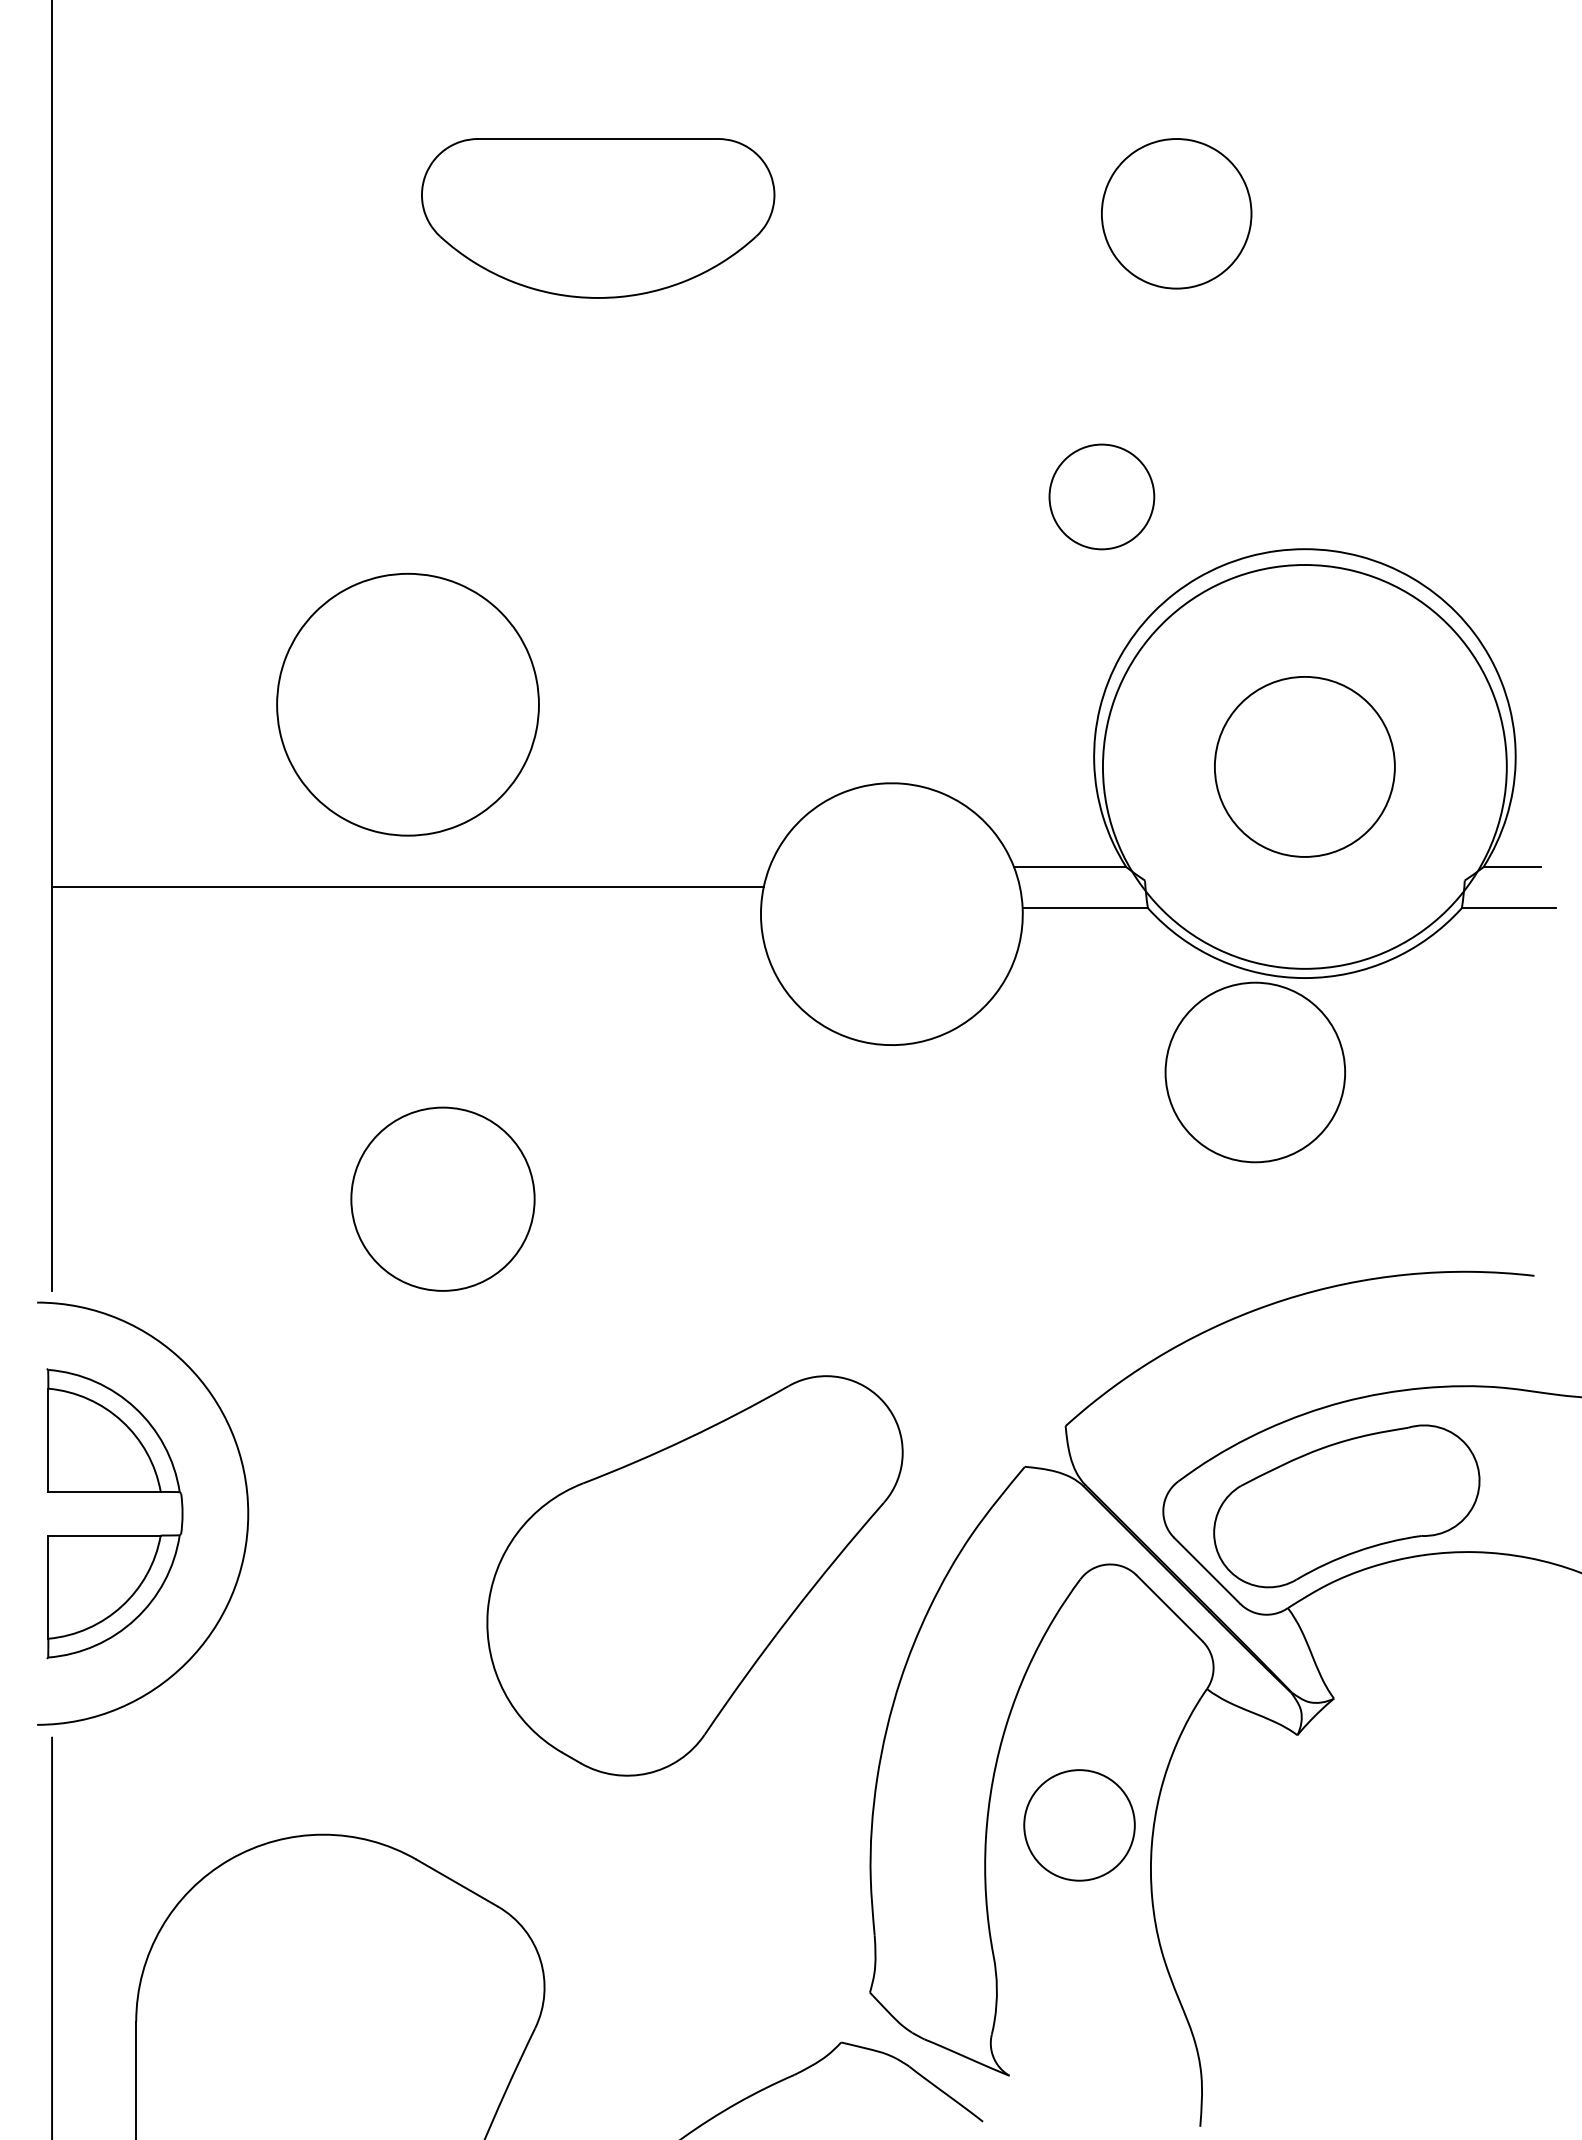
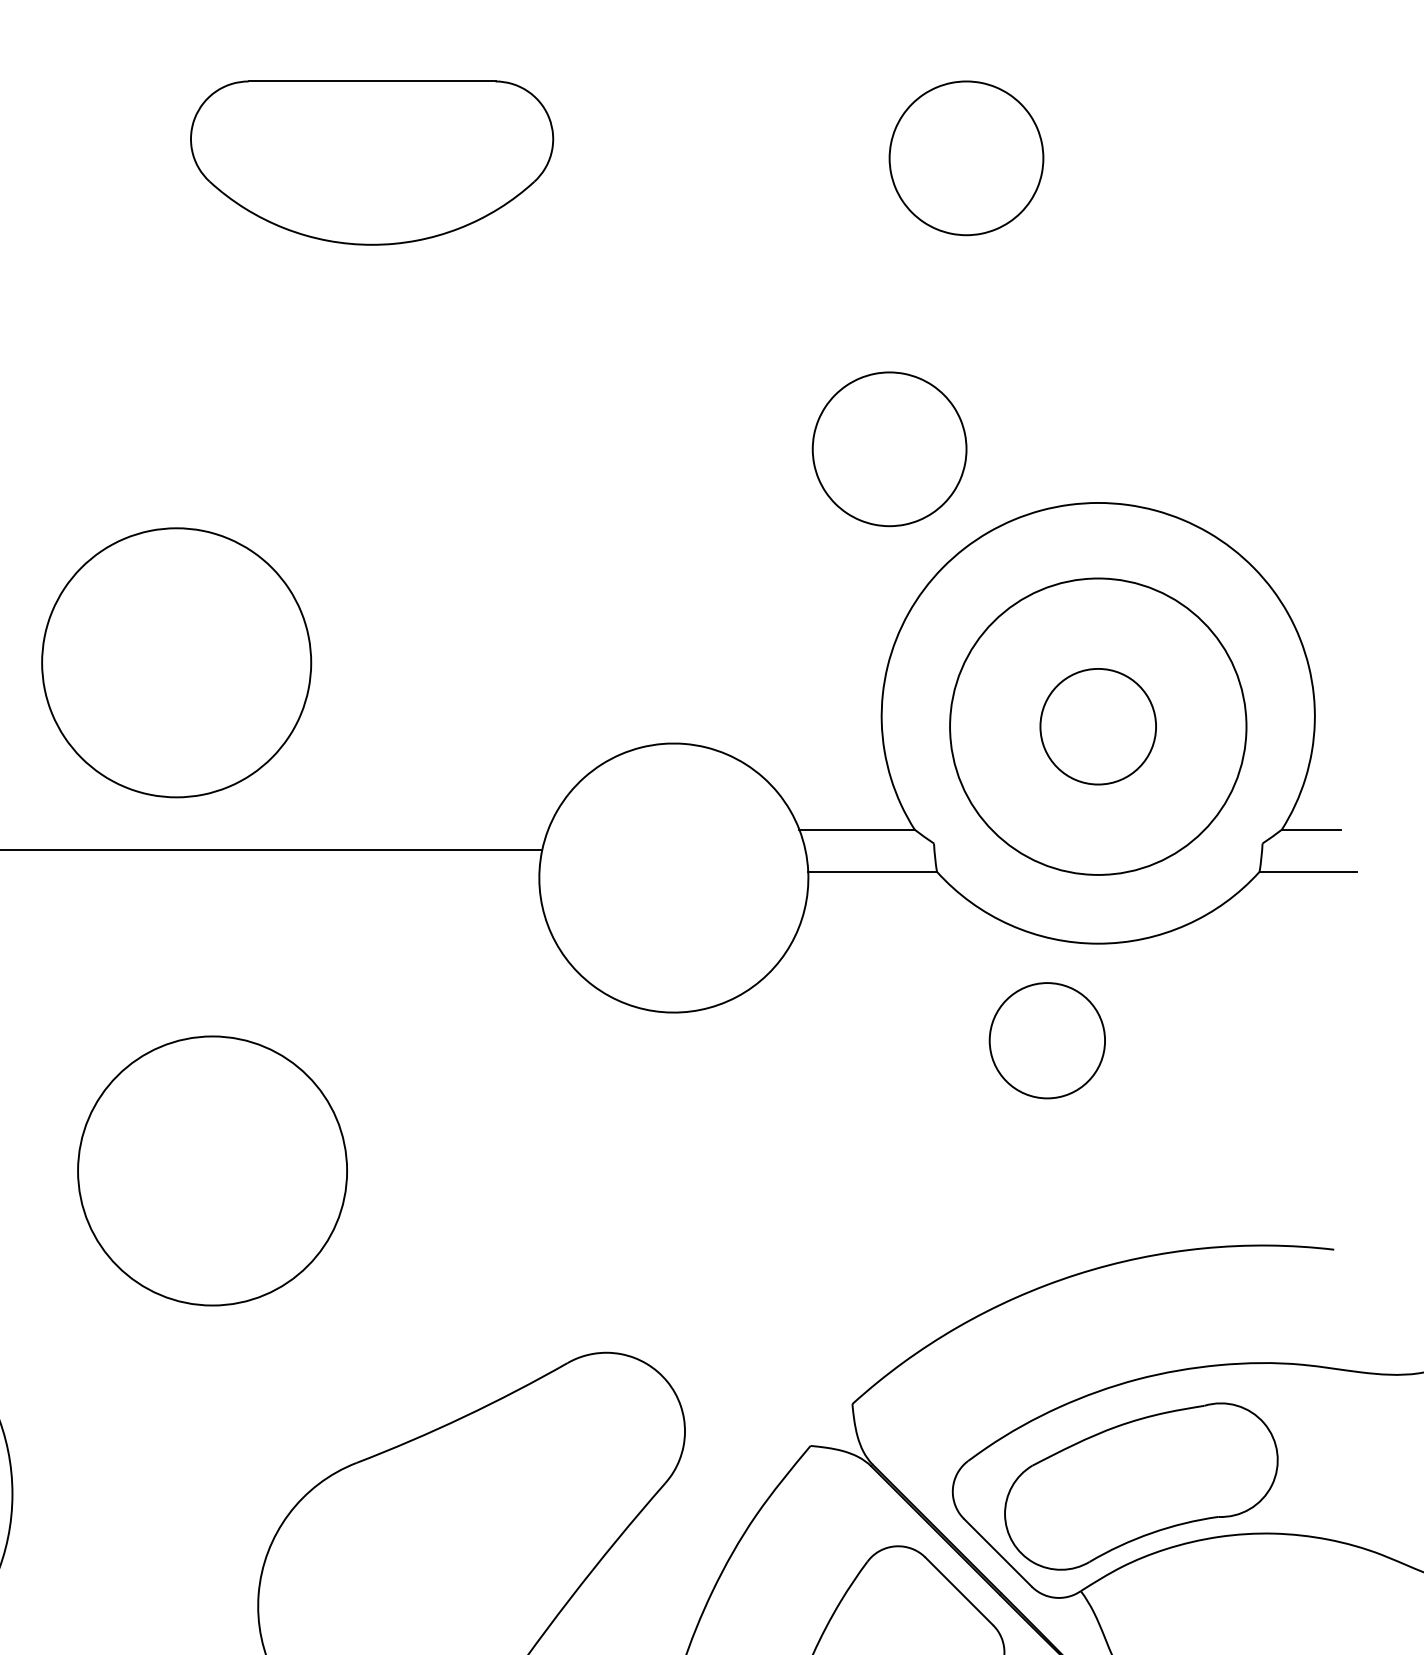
part: (1101, 496) -> (889, 448), size x1.43
circle: (1304, 766) -> (1097, 726), size x0.62
circle: (1304, 766) -> (1097, 726), size x0.71
circle: (1255, 1072) -> (1047, 1040), size x0.62
circle: (442, 1199) -> (212, 1171), size x1.43

